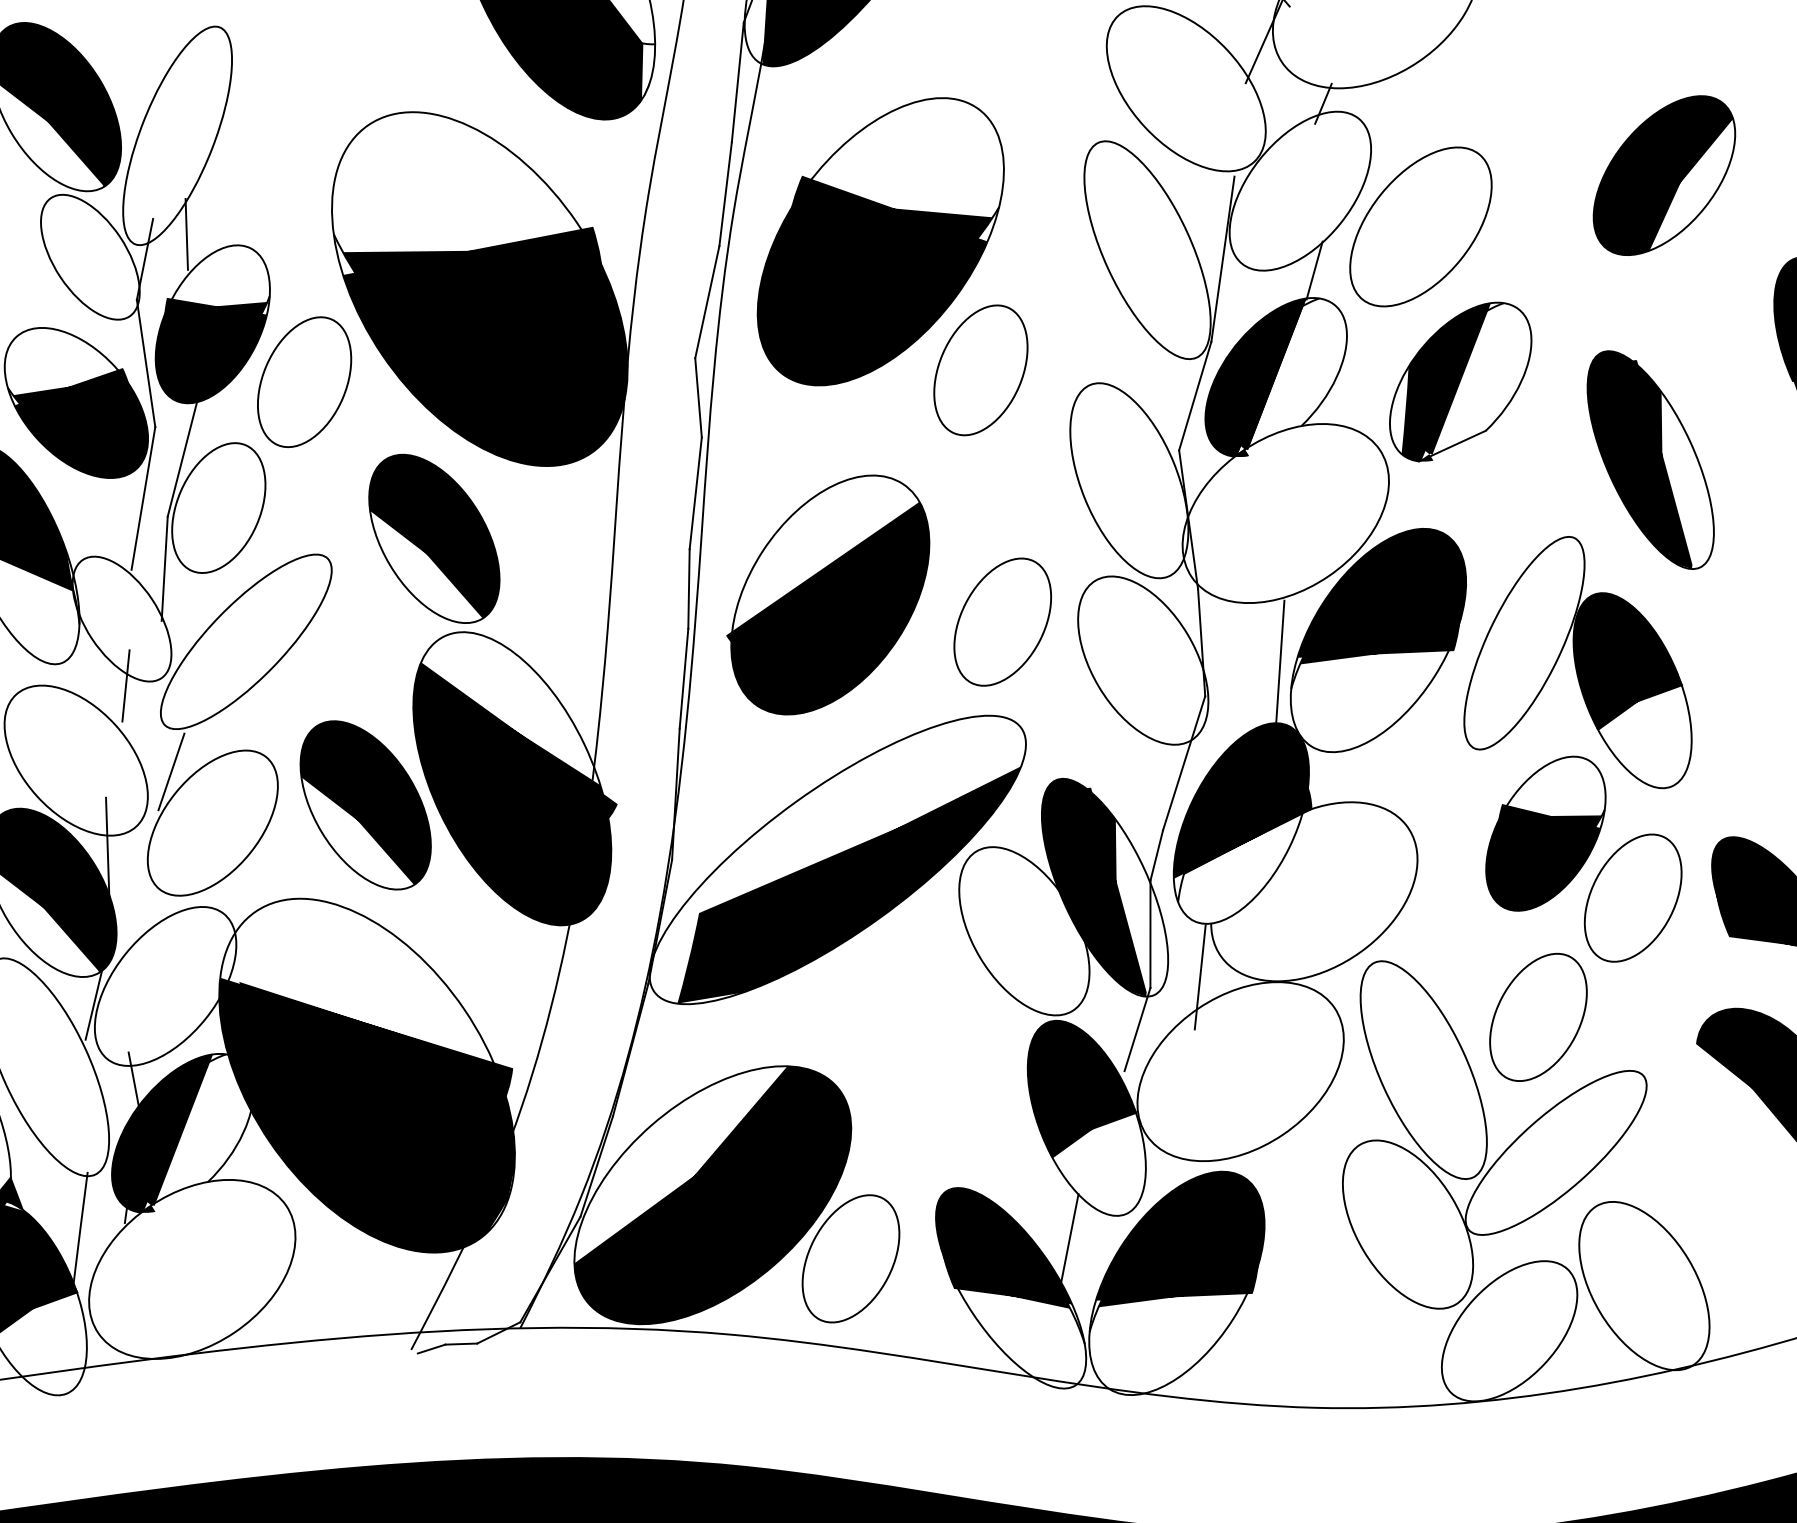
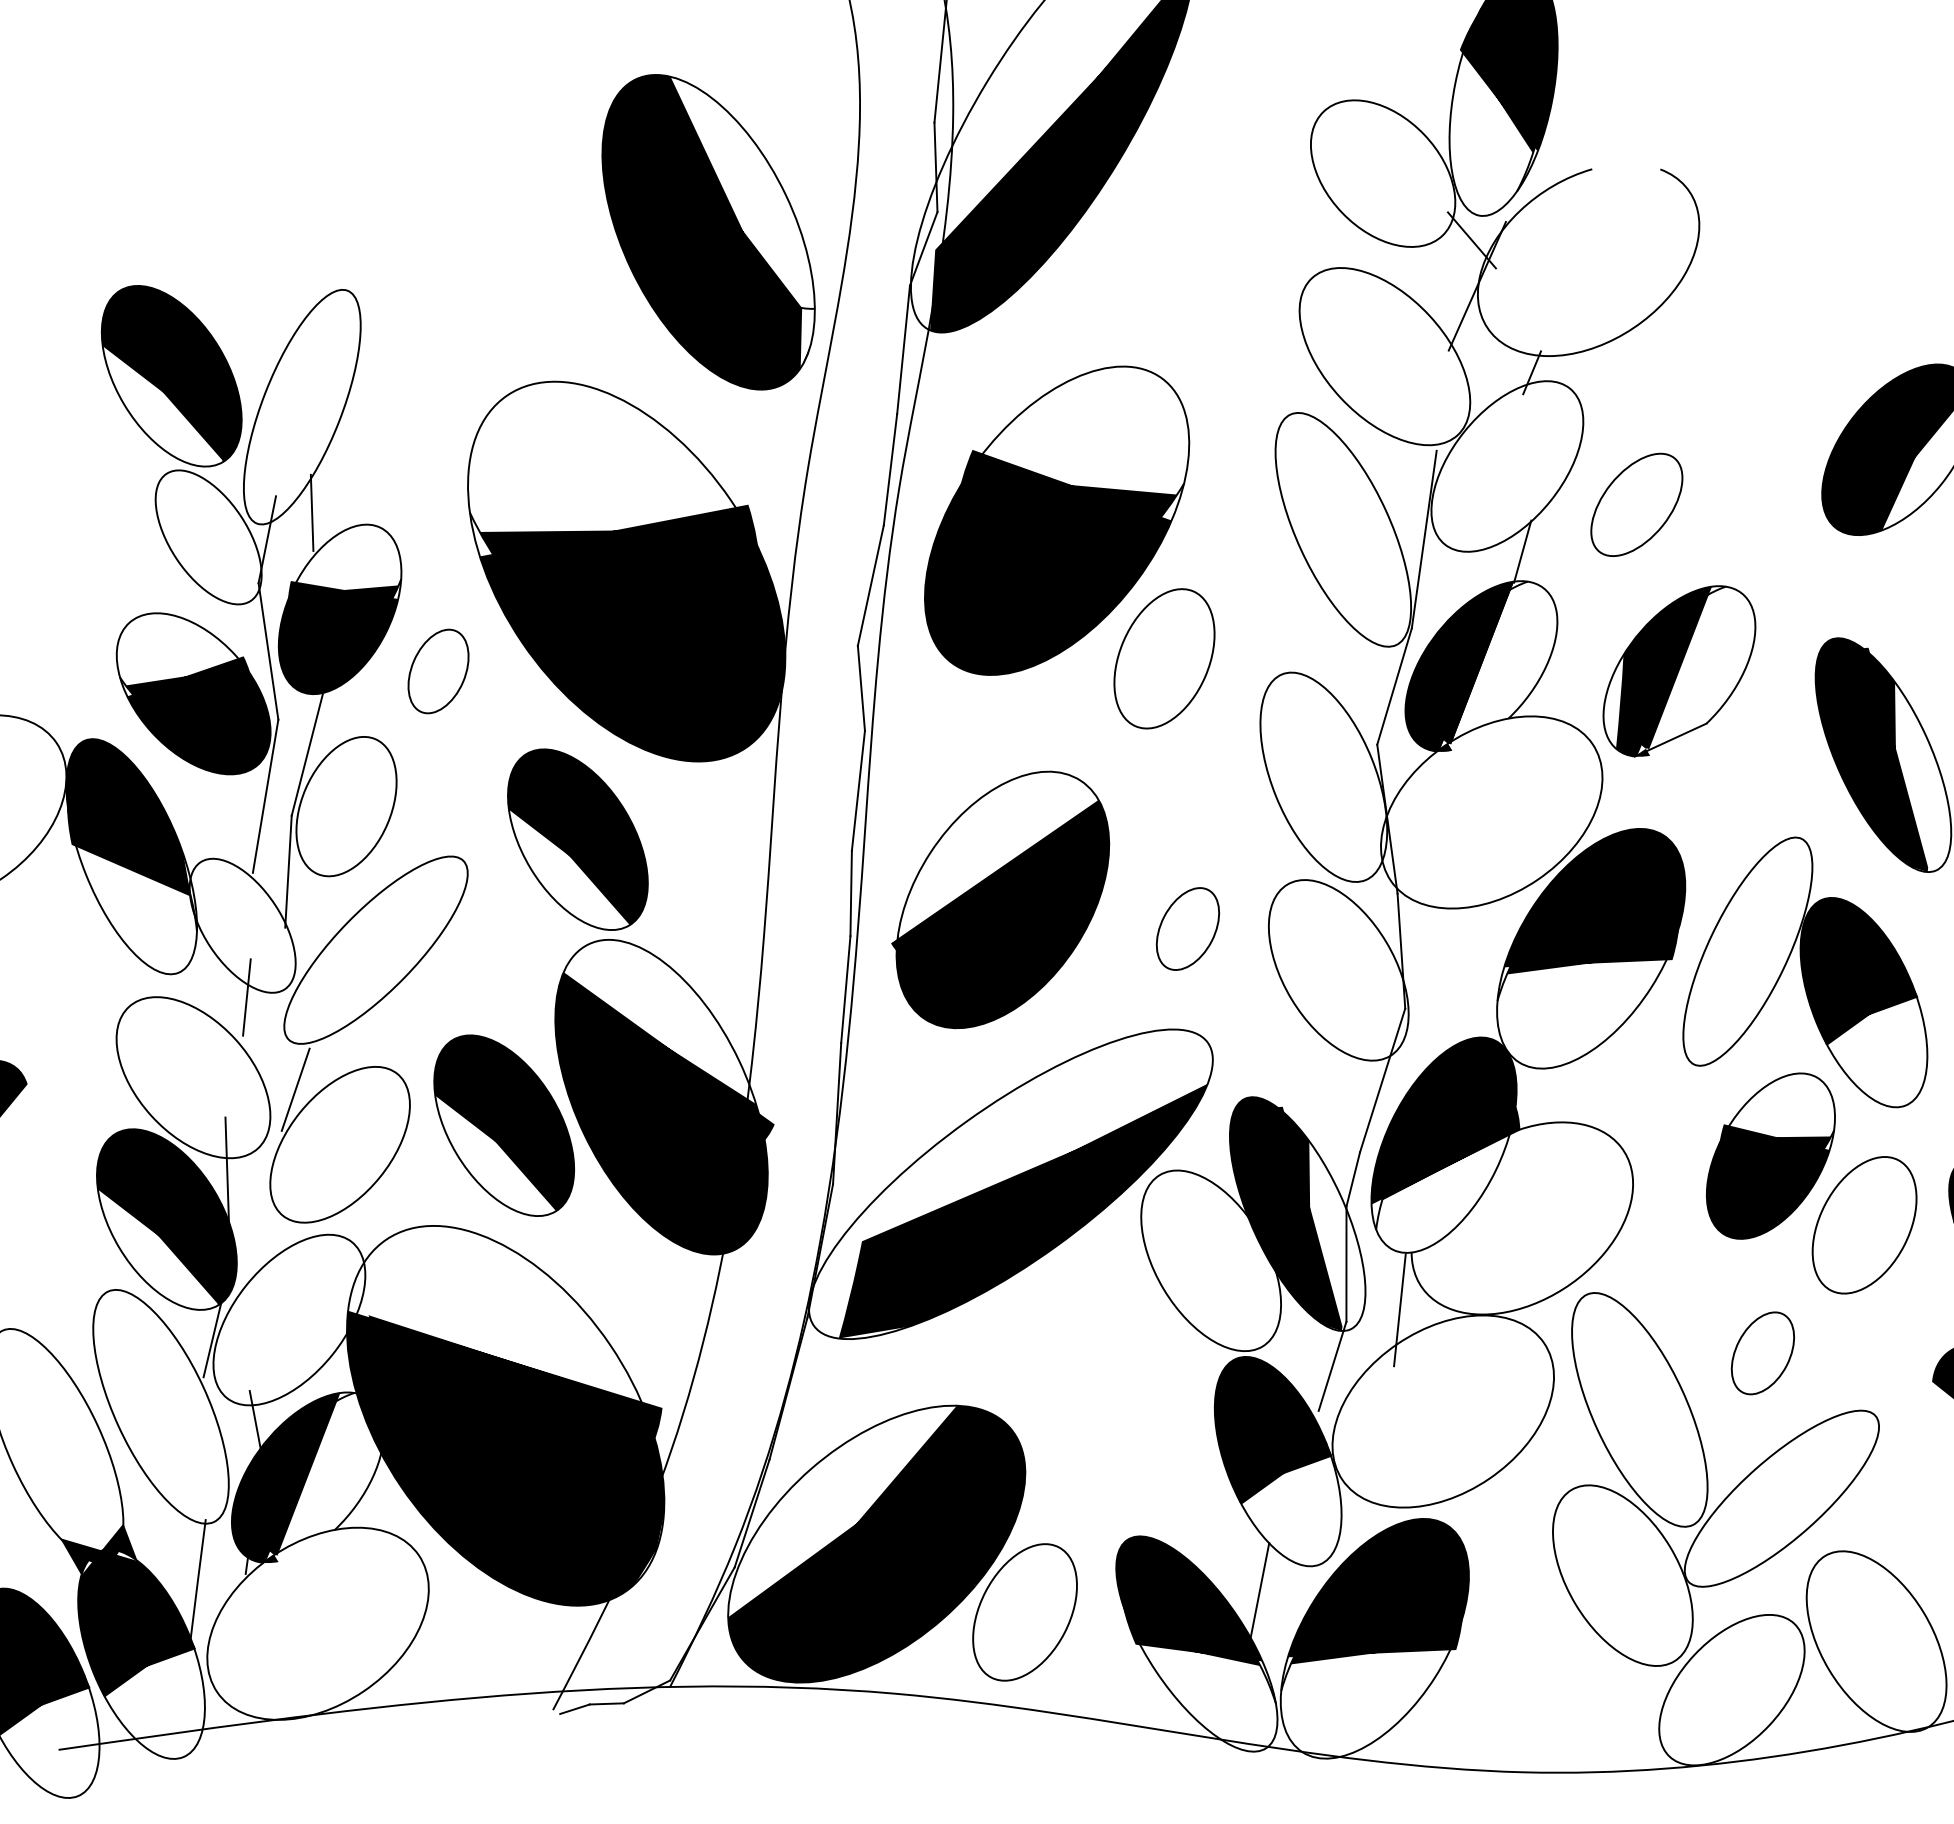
part: (1420, 226) -> (1636, 504), size x0.6
part: (304, 382) -> (438, 671), size x0.6
part: (1002, 621) -> (1187, 928), size x0.6
line: (1279, 671) -> (1484, 982), removed
part: (1538, 1017) -> (1762, 1353), size x0.6

